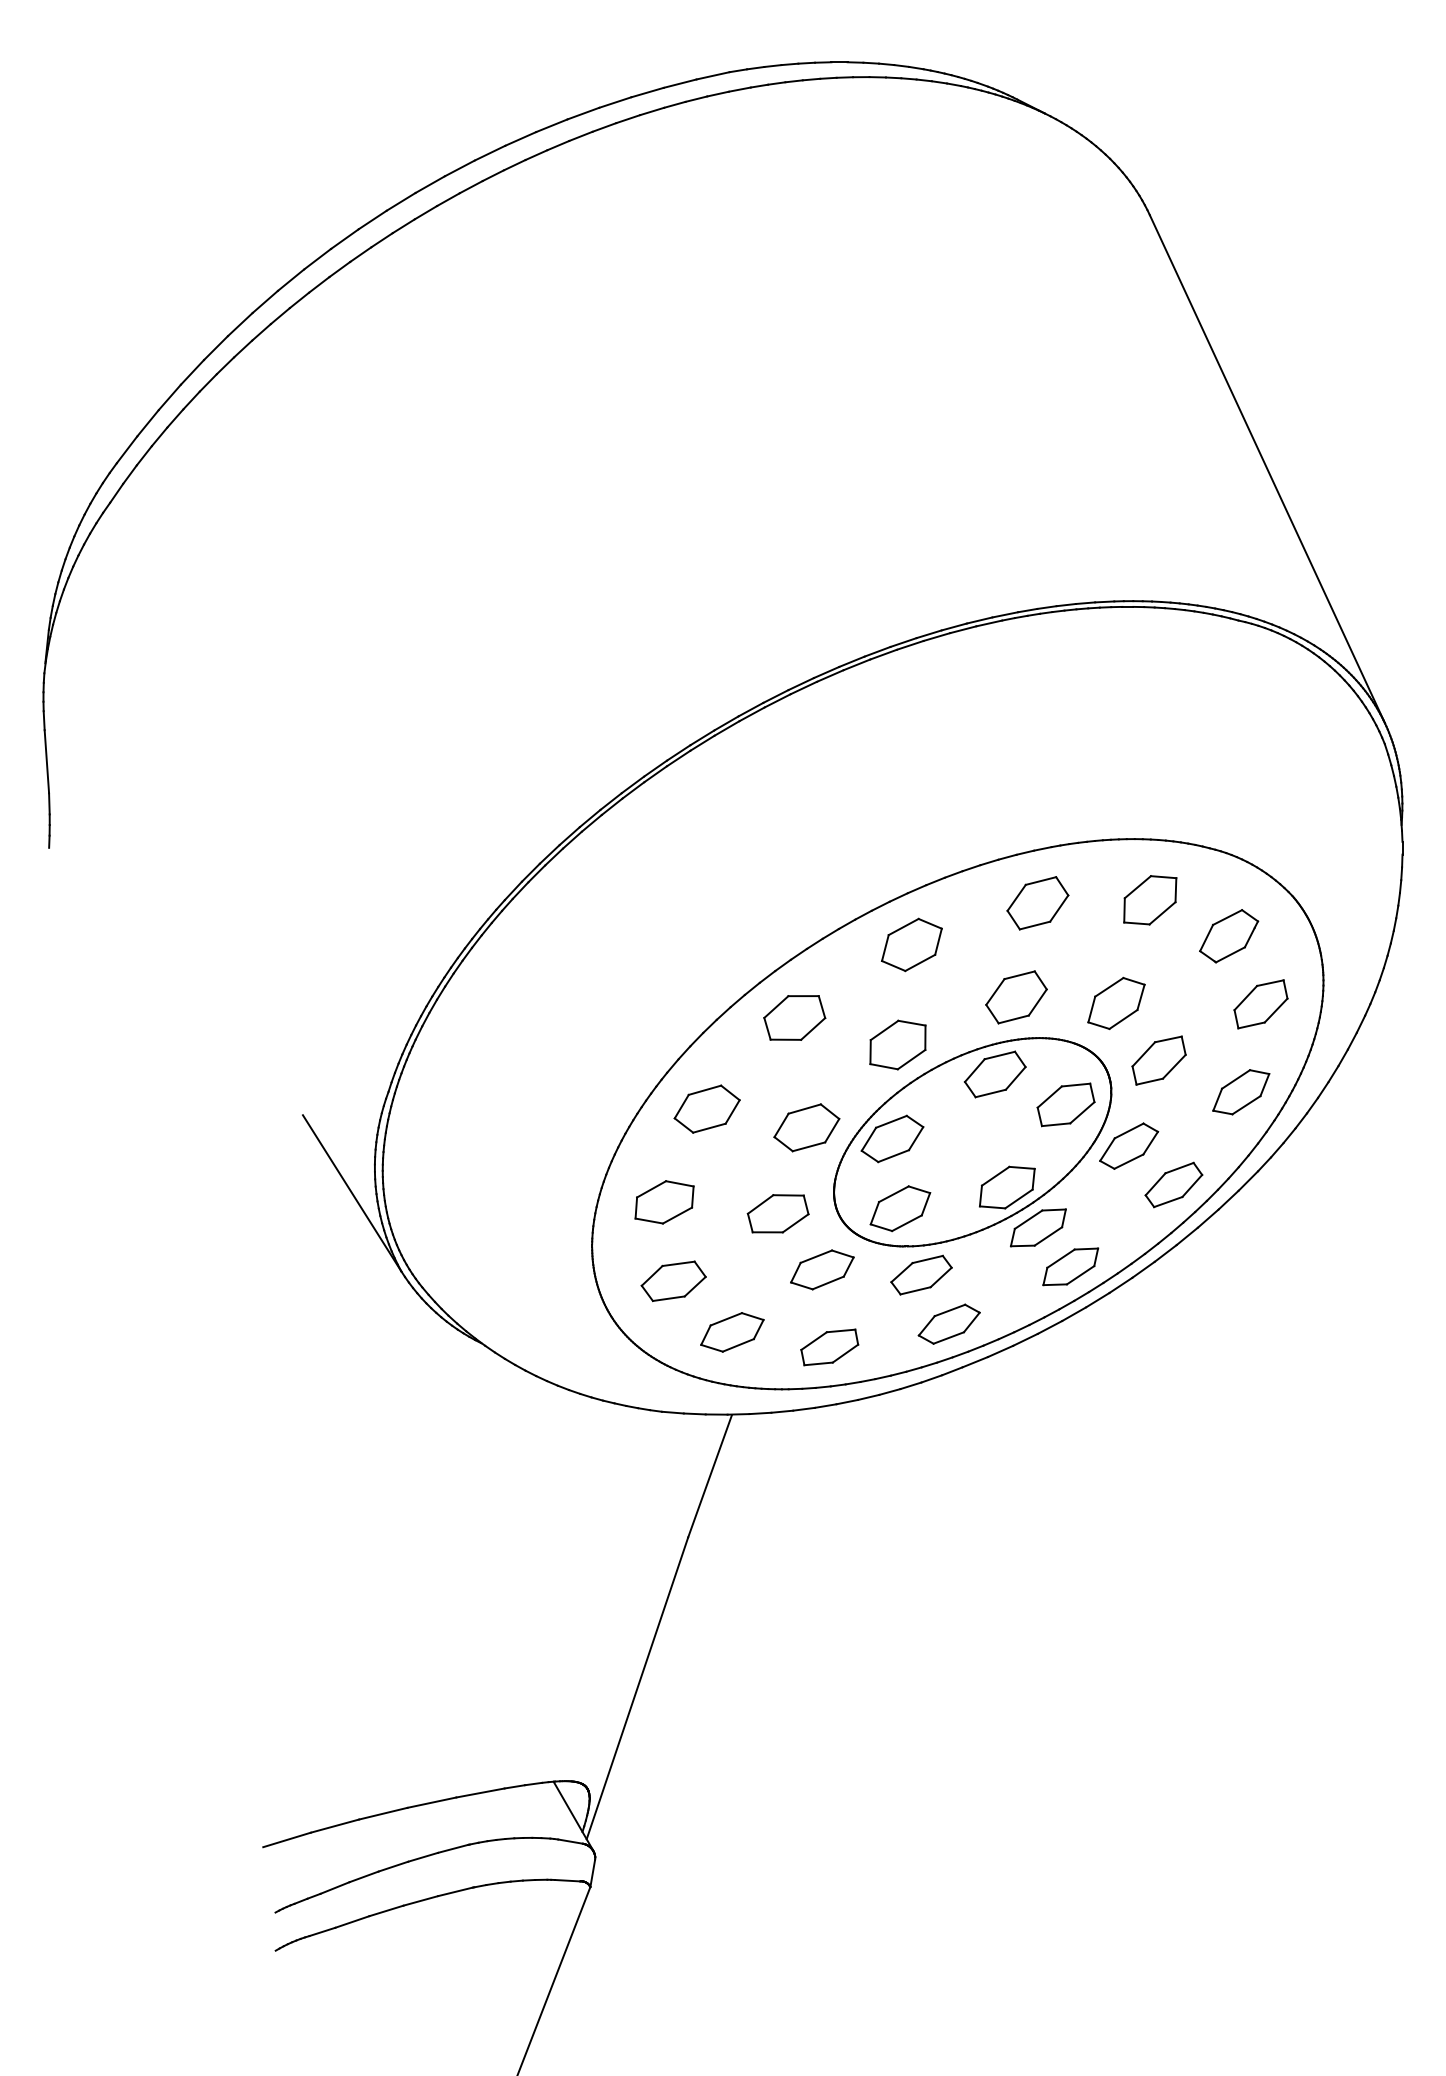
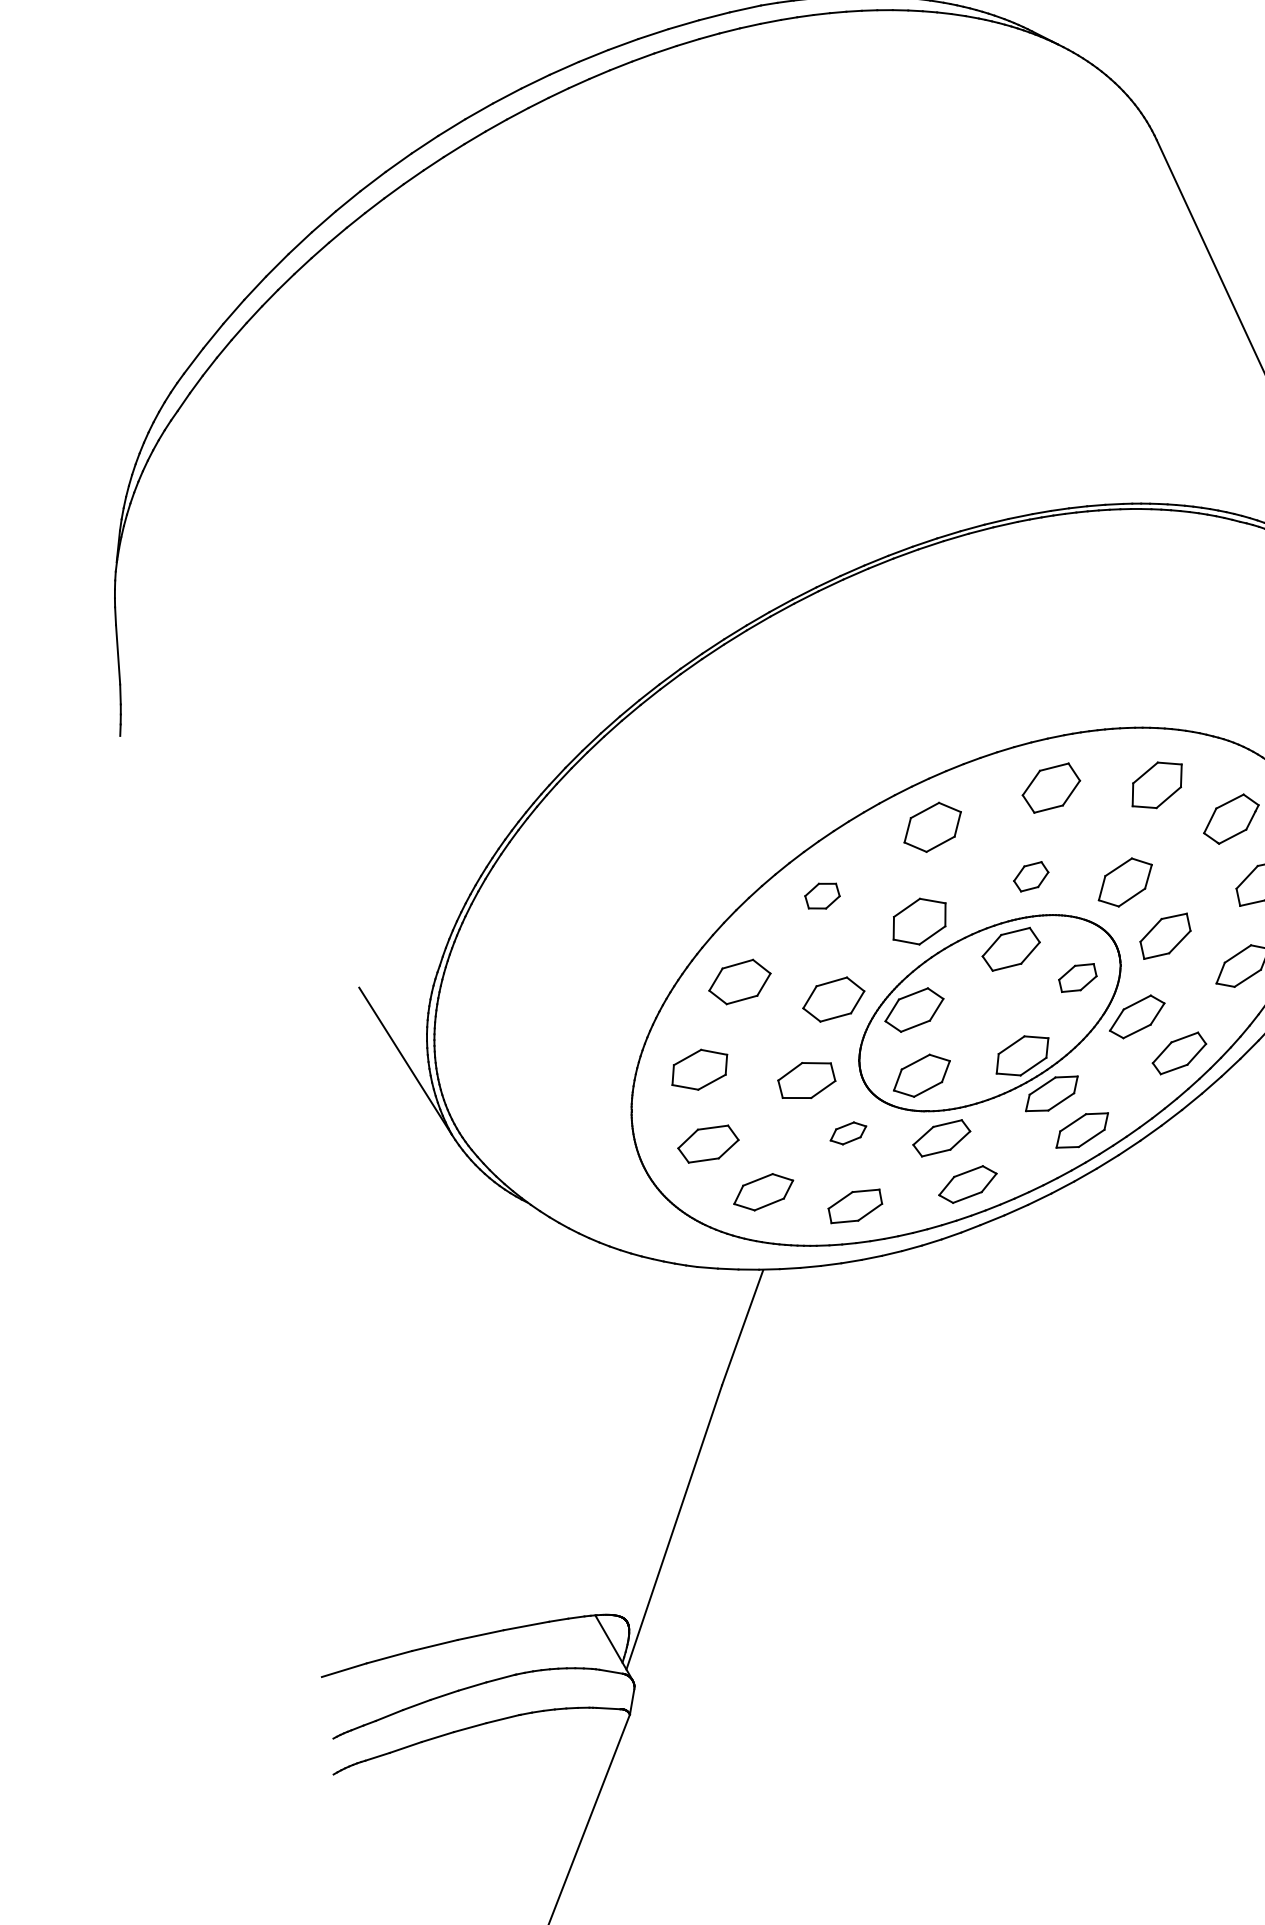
part: (1016, 997) -> (1031, 876), size x0.6
part: (794, 1017) -> (822, 895), size x0.6
part: (1065, 1104) -> (1077, 977), size x0.7
part: (822, 1269) -> (848, 1133), size x0.6

